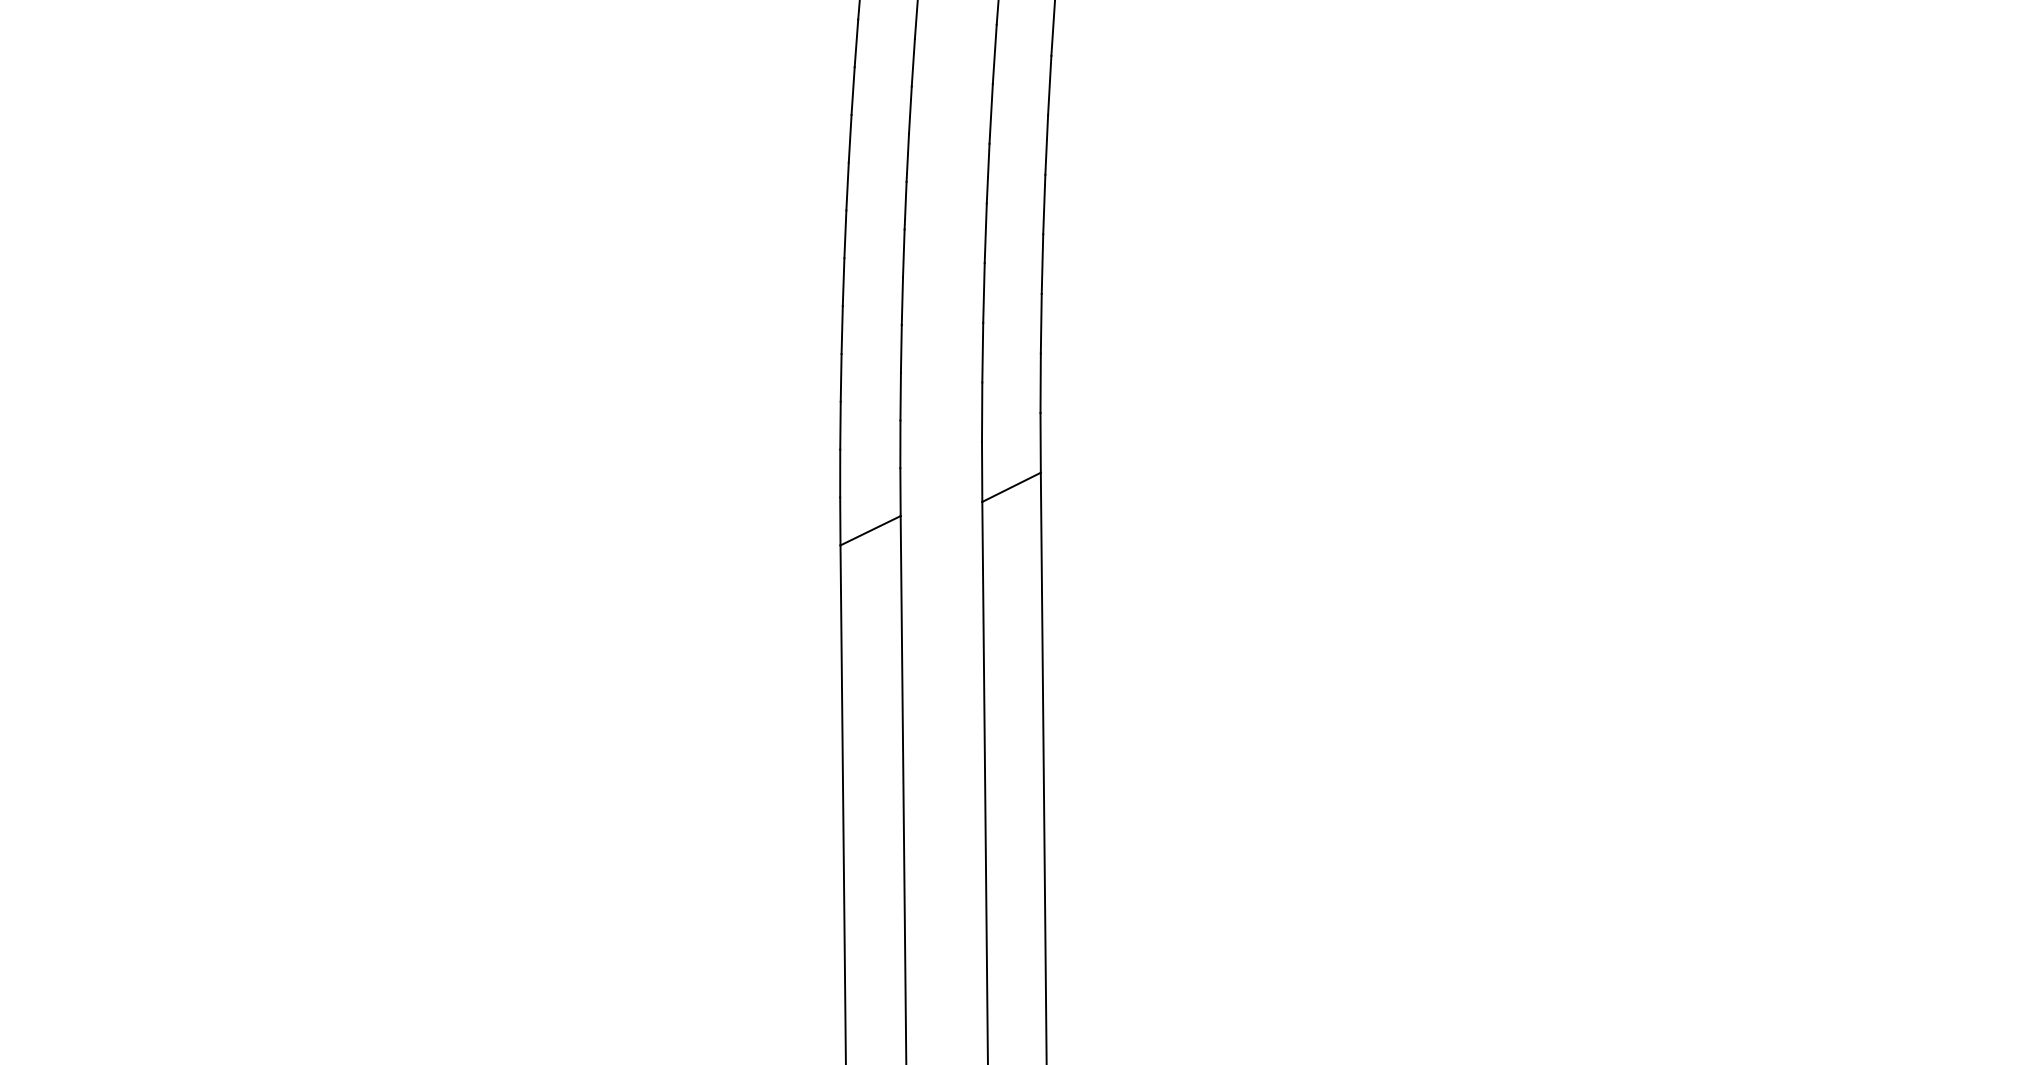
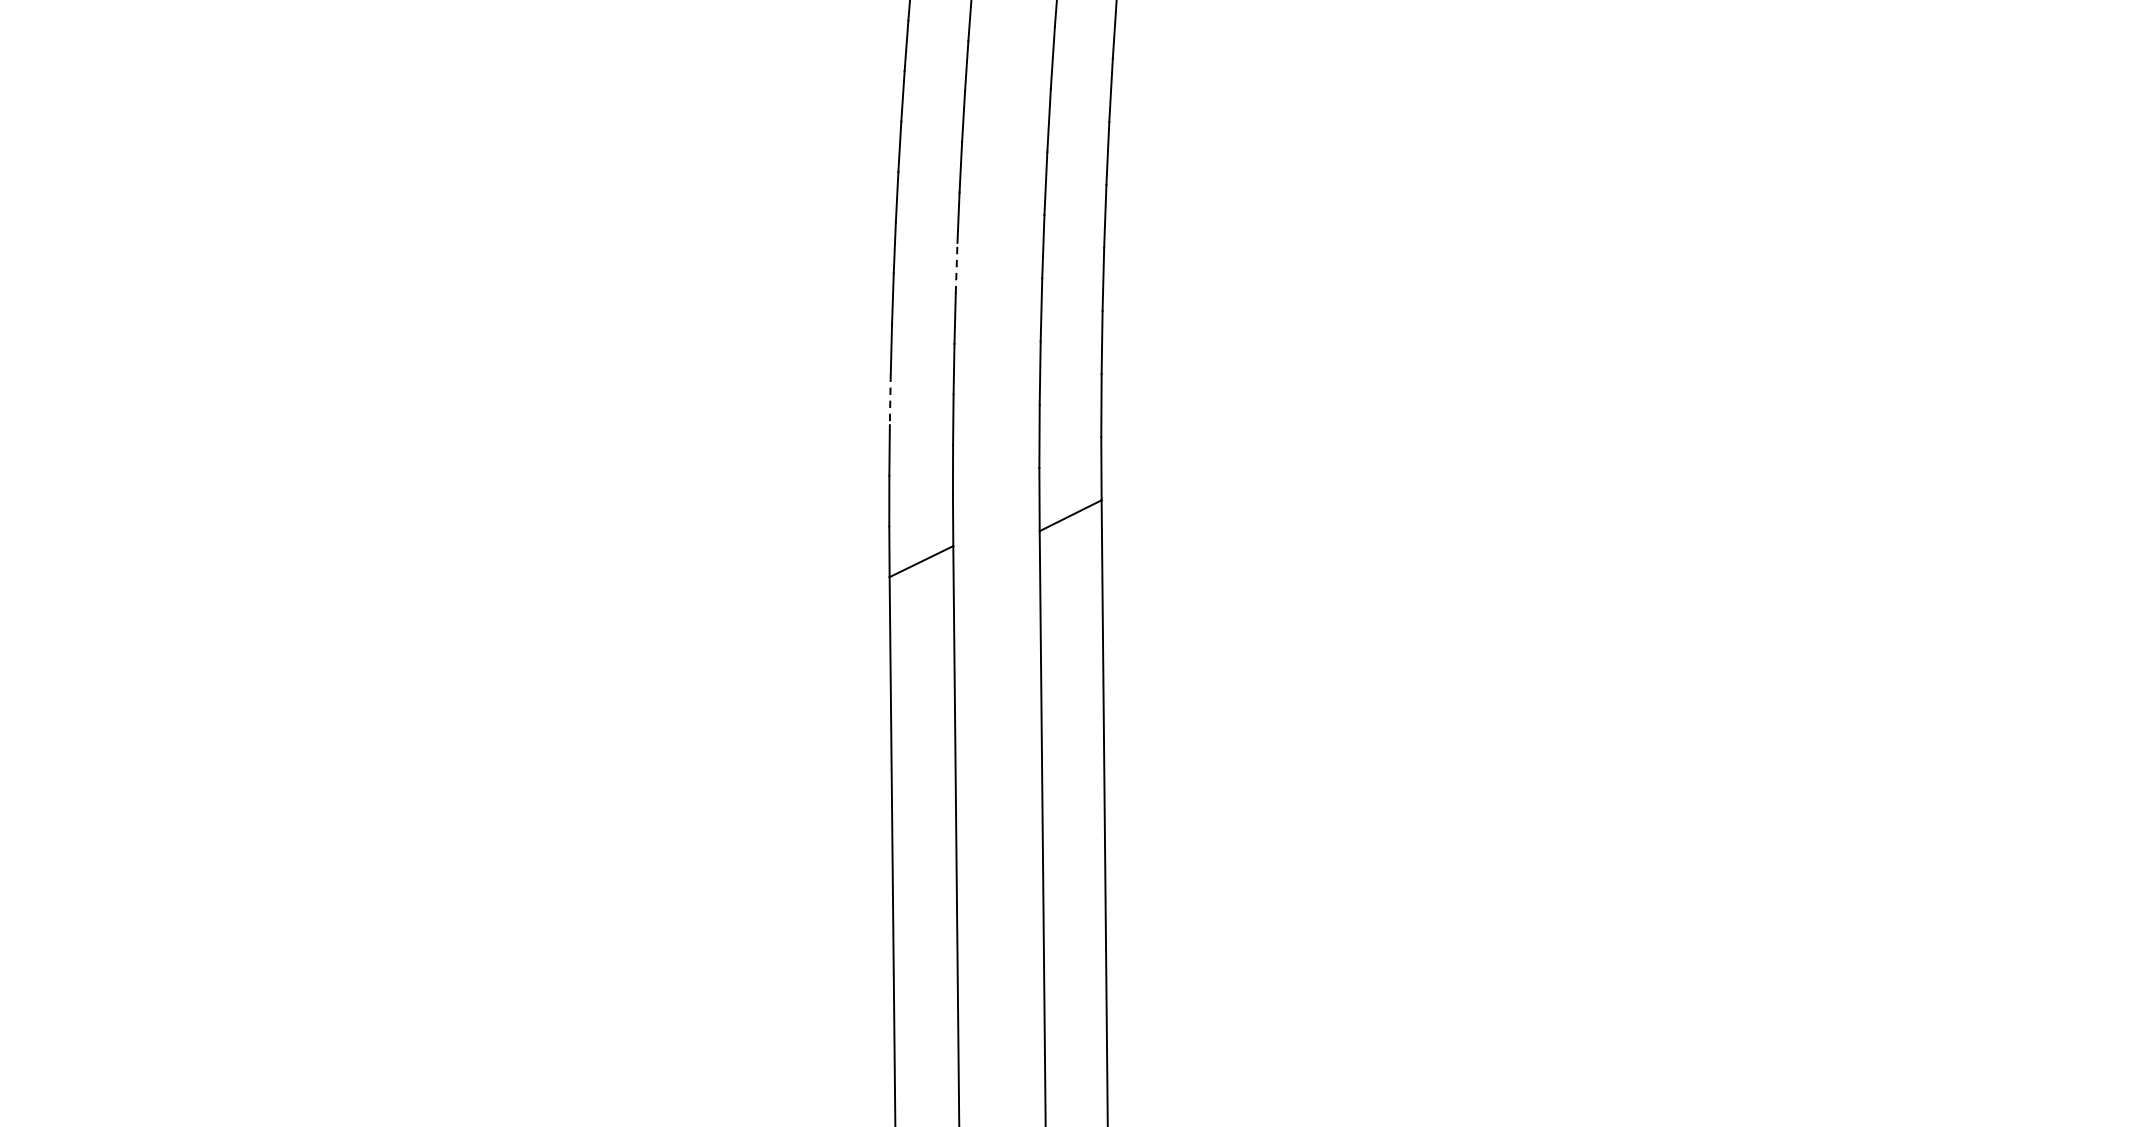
line: (903, 253) -> (956, 268), solid -> dashed
line: (841, 377) -> (890, 399), solid -> dashed

